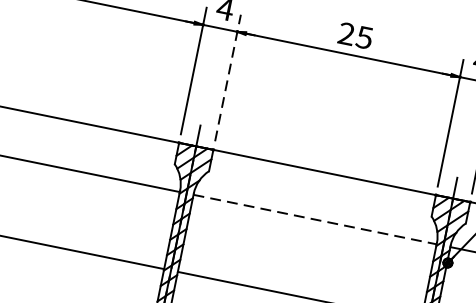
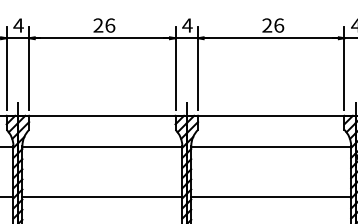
text: (365, 37) -> (279, 25), 25 -> 26
line: (228, 78) -> (198, 68), dashed -> solid
line: (315, 219) -> (271, 146), dashed -> solid

